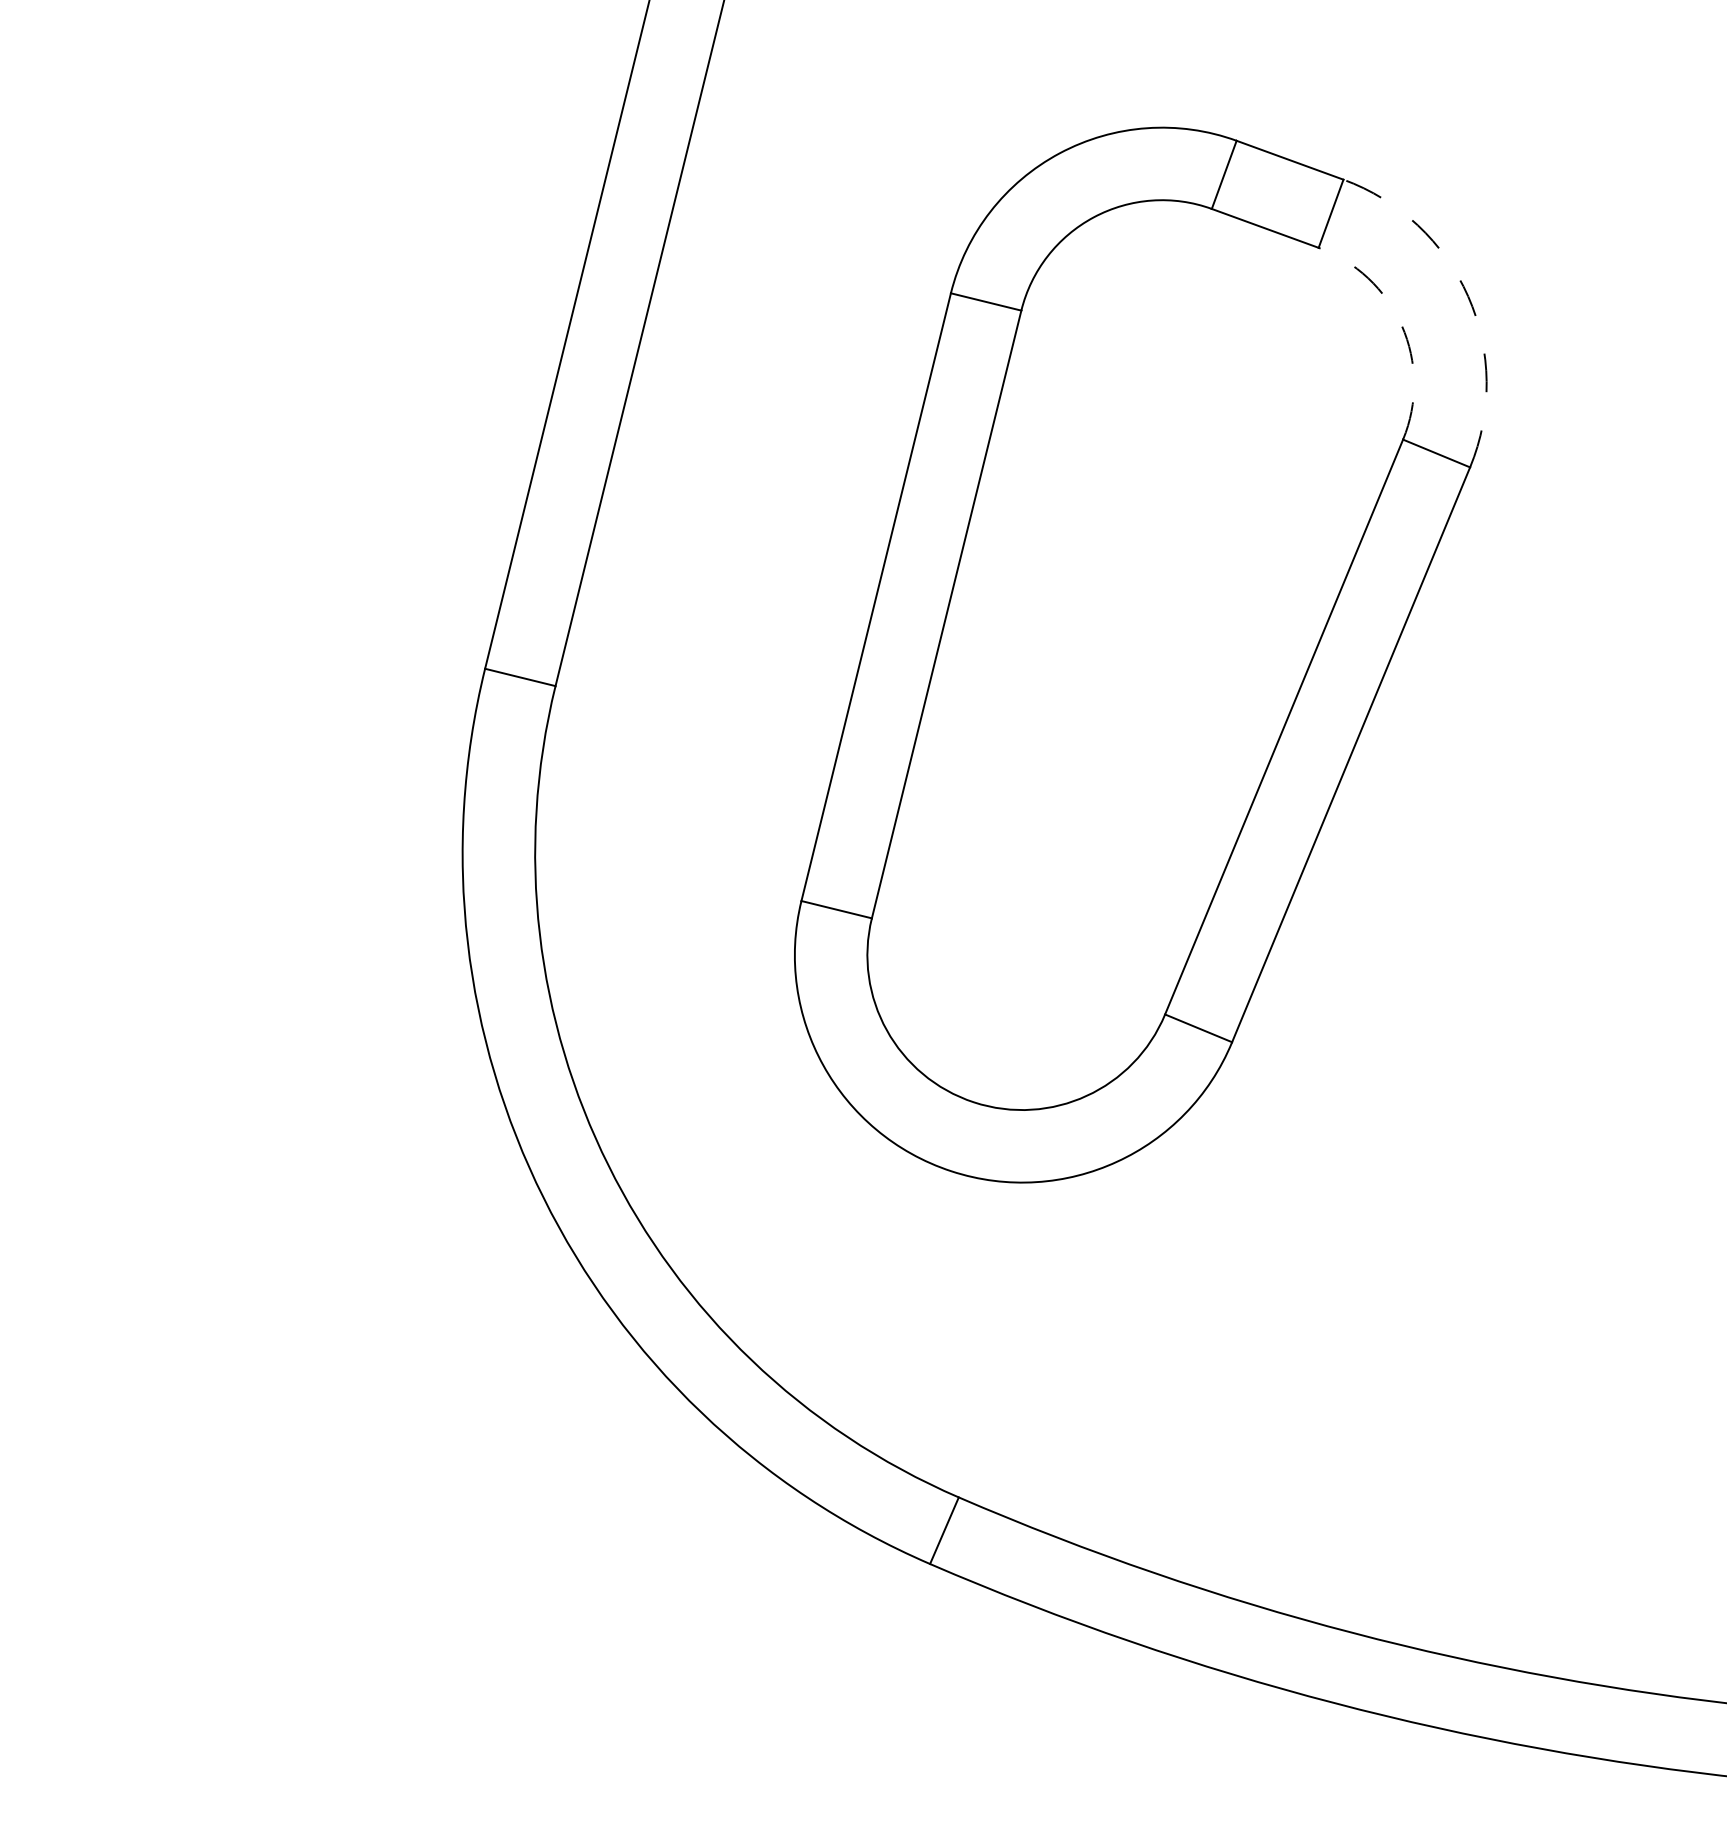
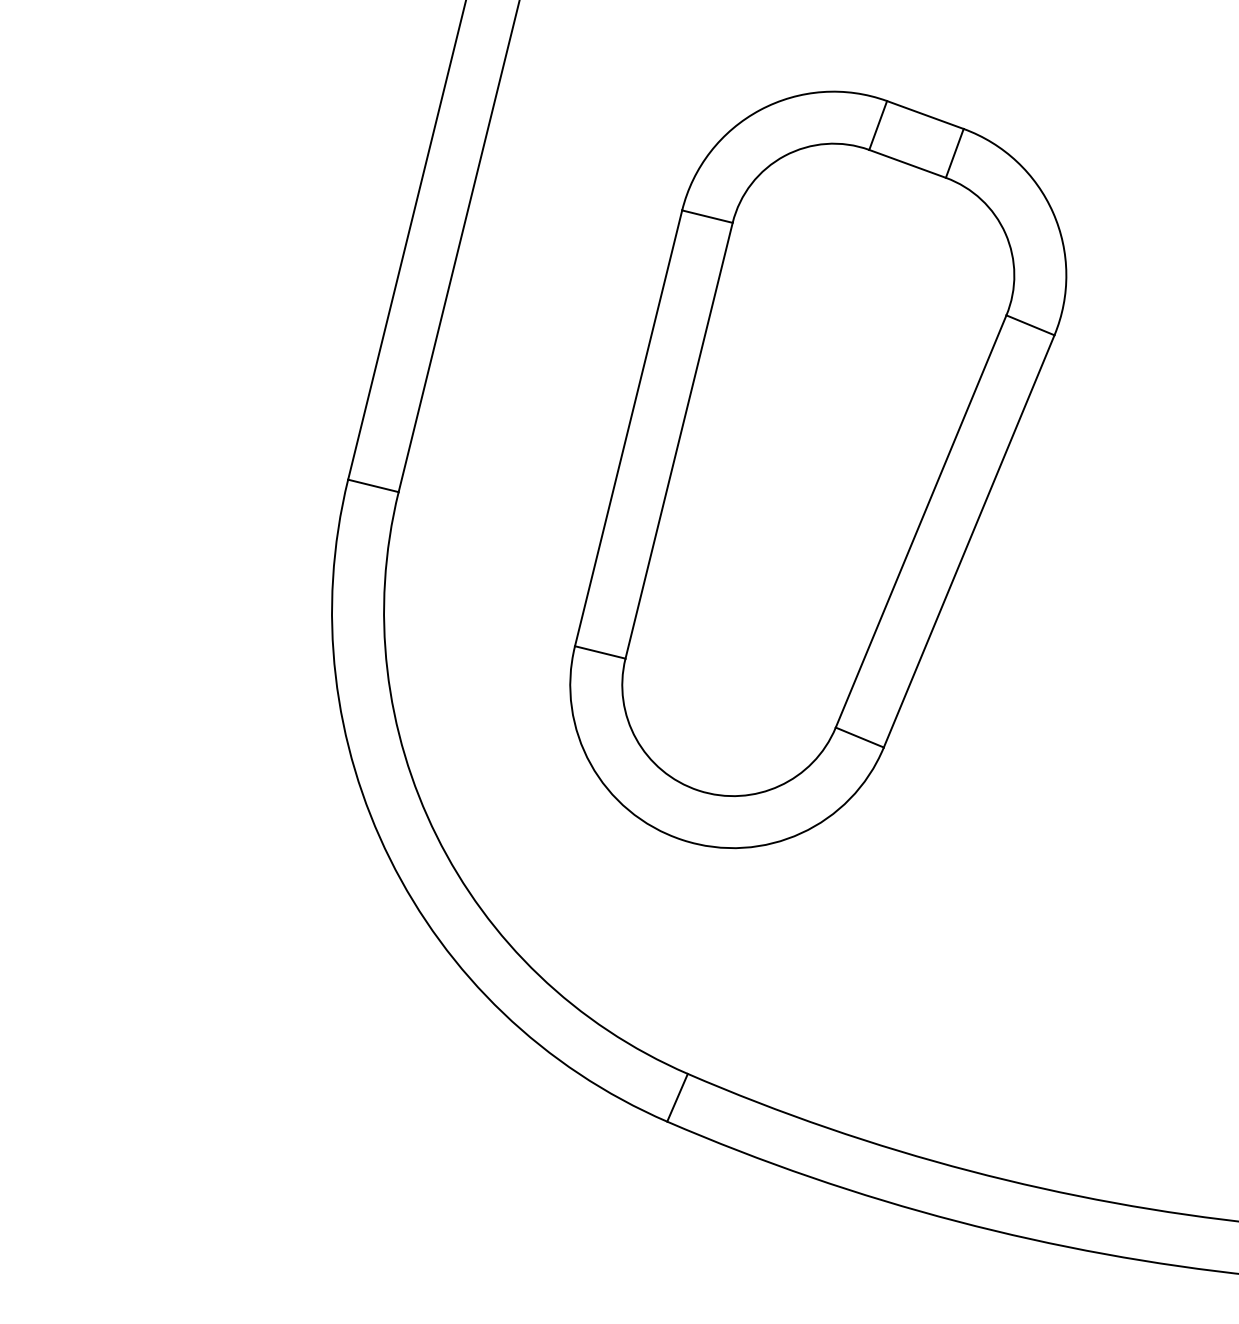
arc: (1468, 296) -> (1053, 212), dashed -> solid
arc: (1401, 325) -> (1005, 233), dashed -> solid

